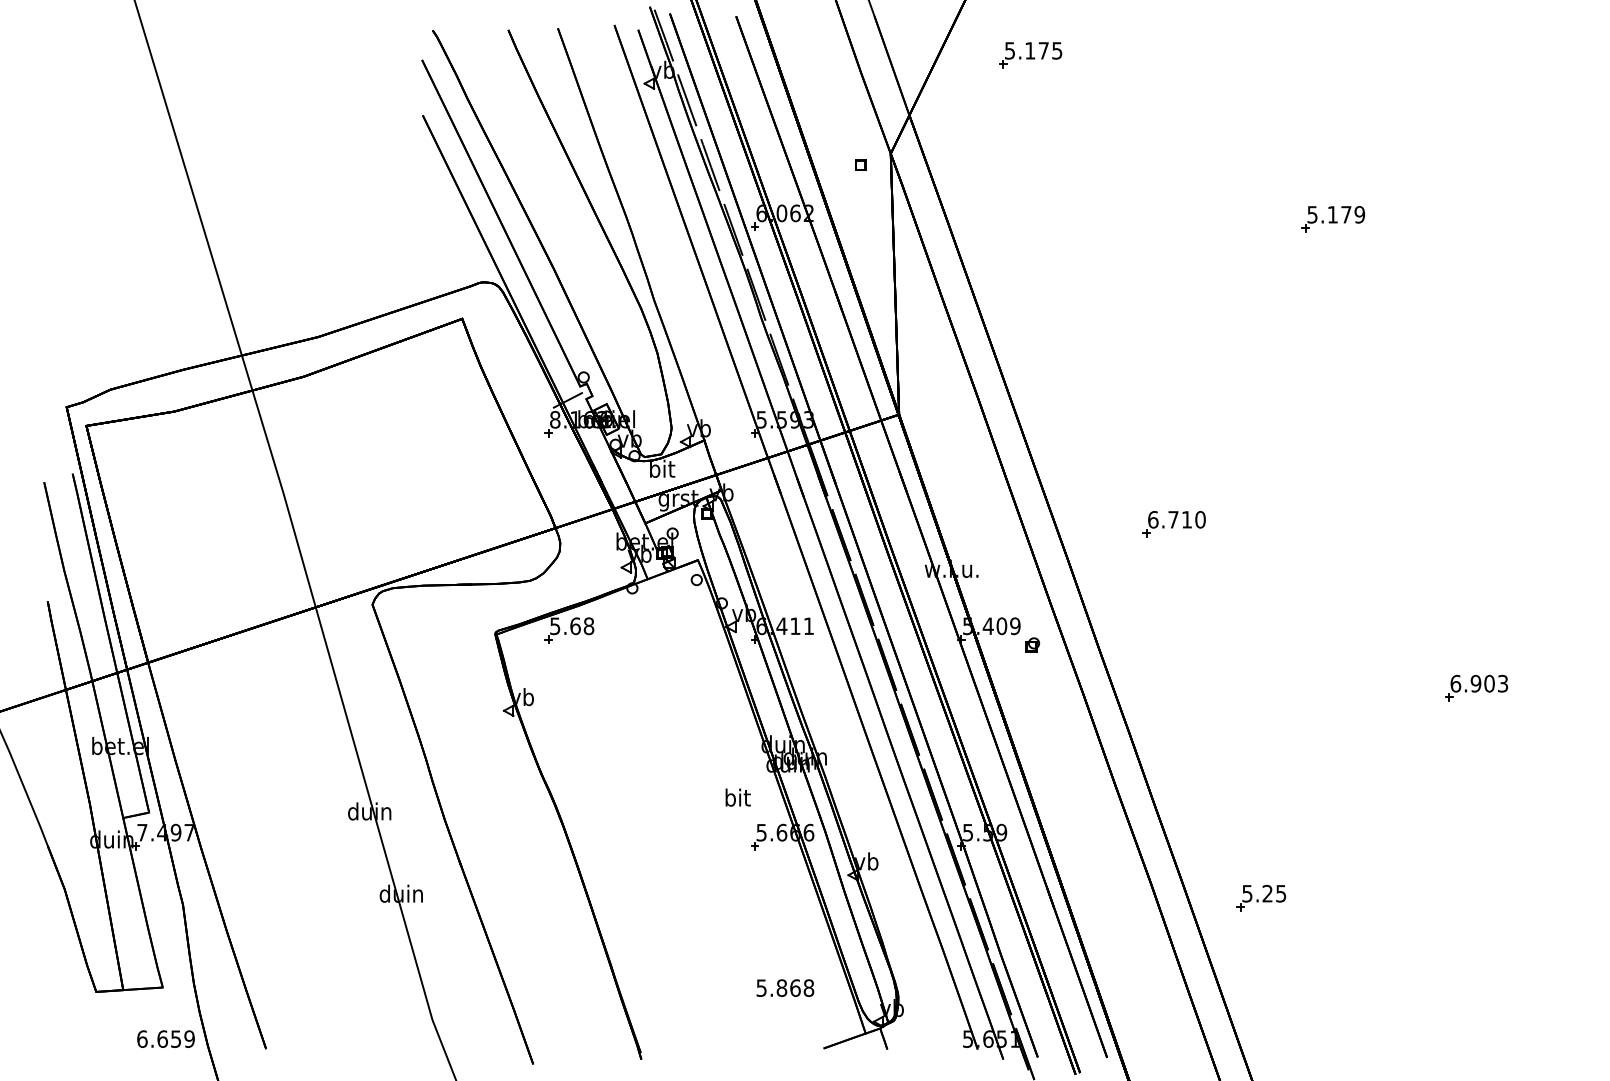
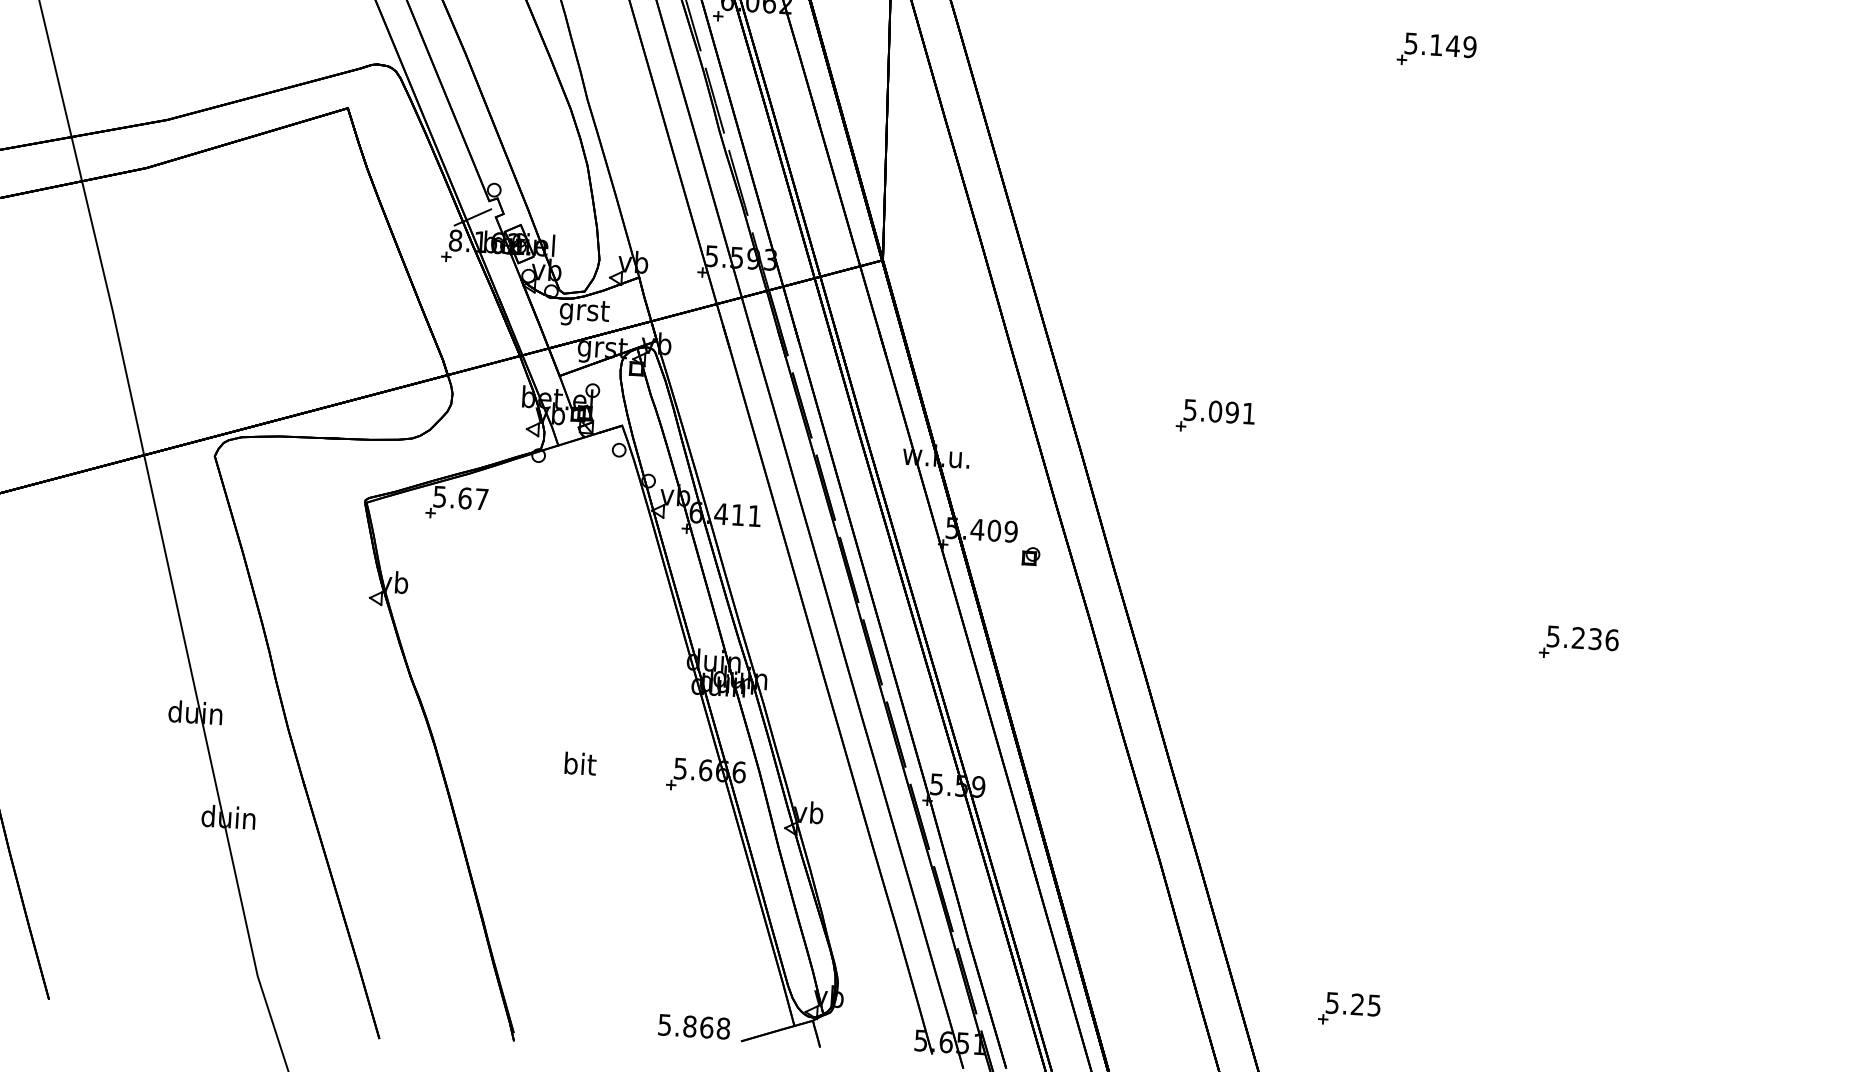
text: (1345, 214) -> (1452, 45), 5.179 -> 5.149
text: (662, 470) -> (584, 311), bit -> grst
text: (1176, 519) -> (1219, 411), 6.710 -> 5.091
text: (588, 626) -> (481, 499), 5.68 -> 5.67
text: (1479, 683) -> (1582, 638), 6.903 -> 5.236
text: (737, 797) -> (579, 763), moved
part: (1261, 897) -> (1349, 1008), moved
text: (785, 987) -> (694, 1026), moved

